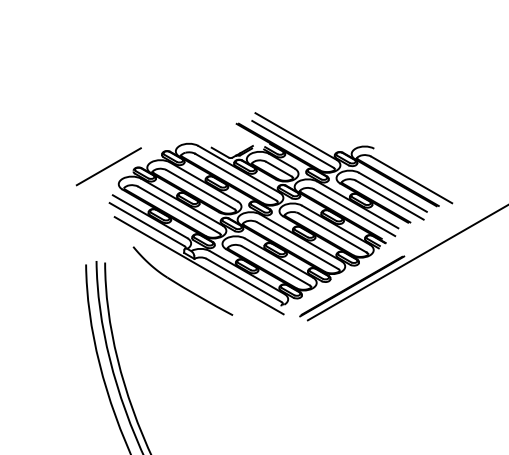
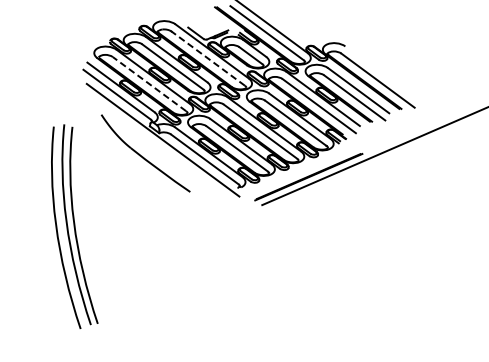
line: (108, 166) -> (86, 34), removed
line: (235, 177) -> (207, 58), solid -> dashed
line: (178, 209) -> (149, 83), solid -> dashed

